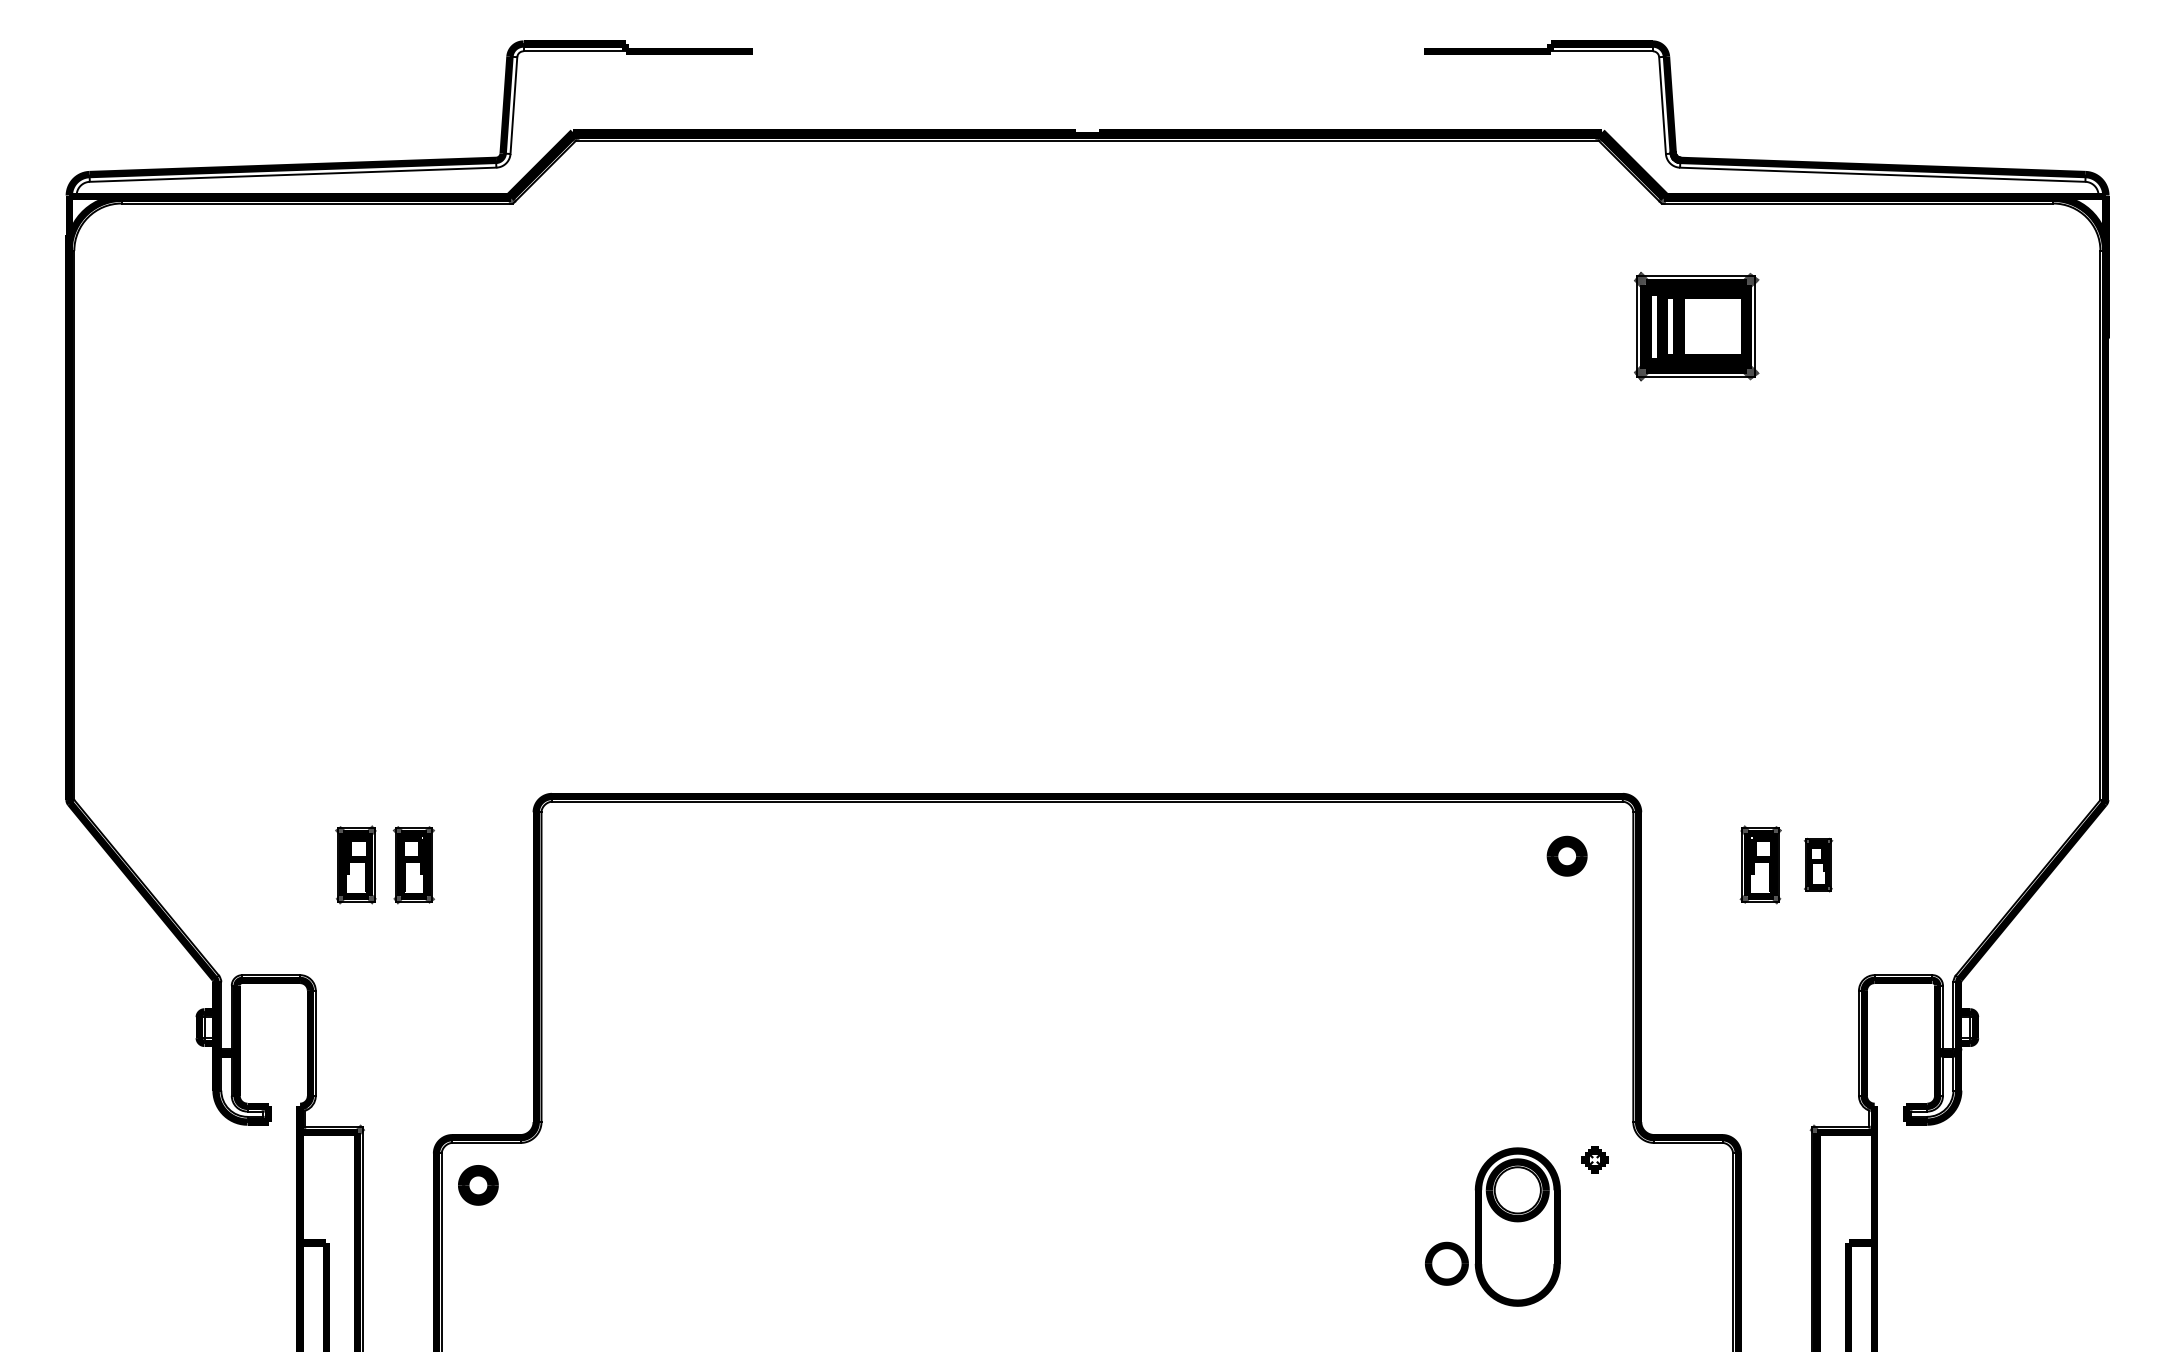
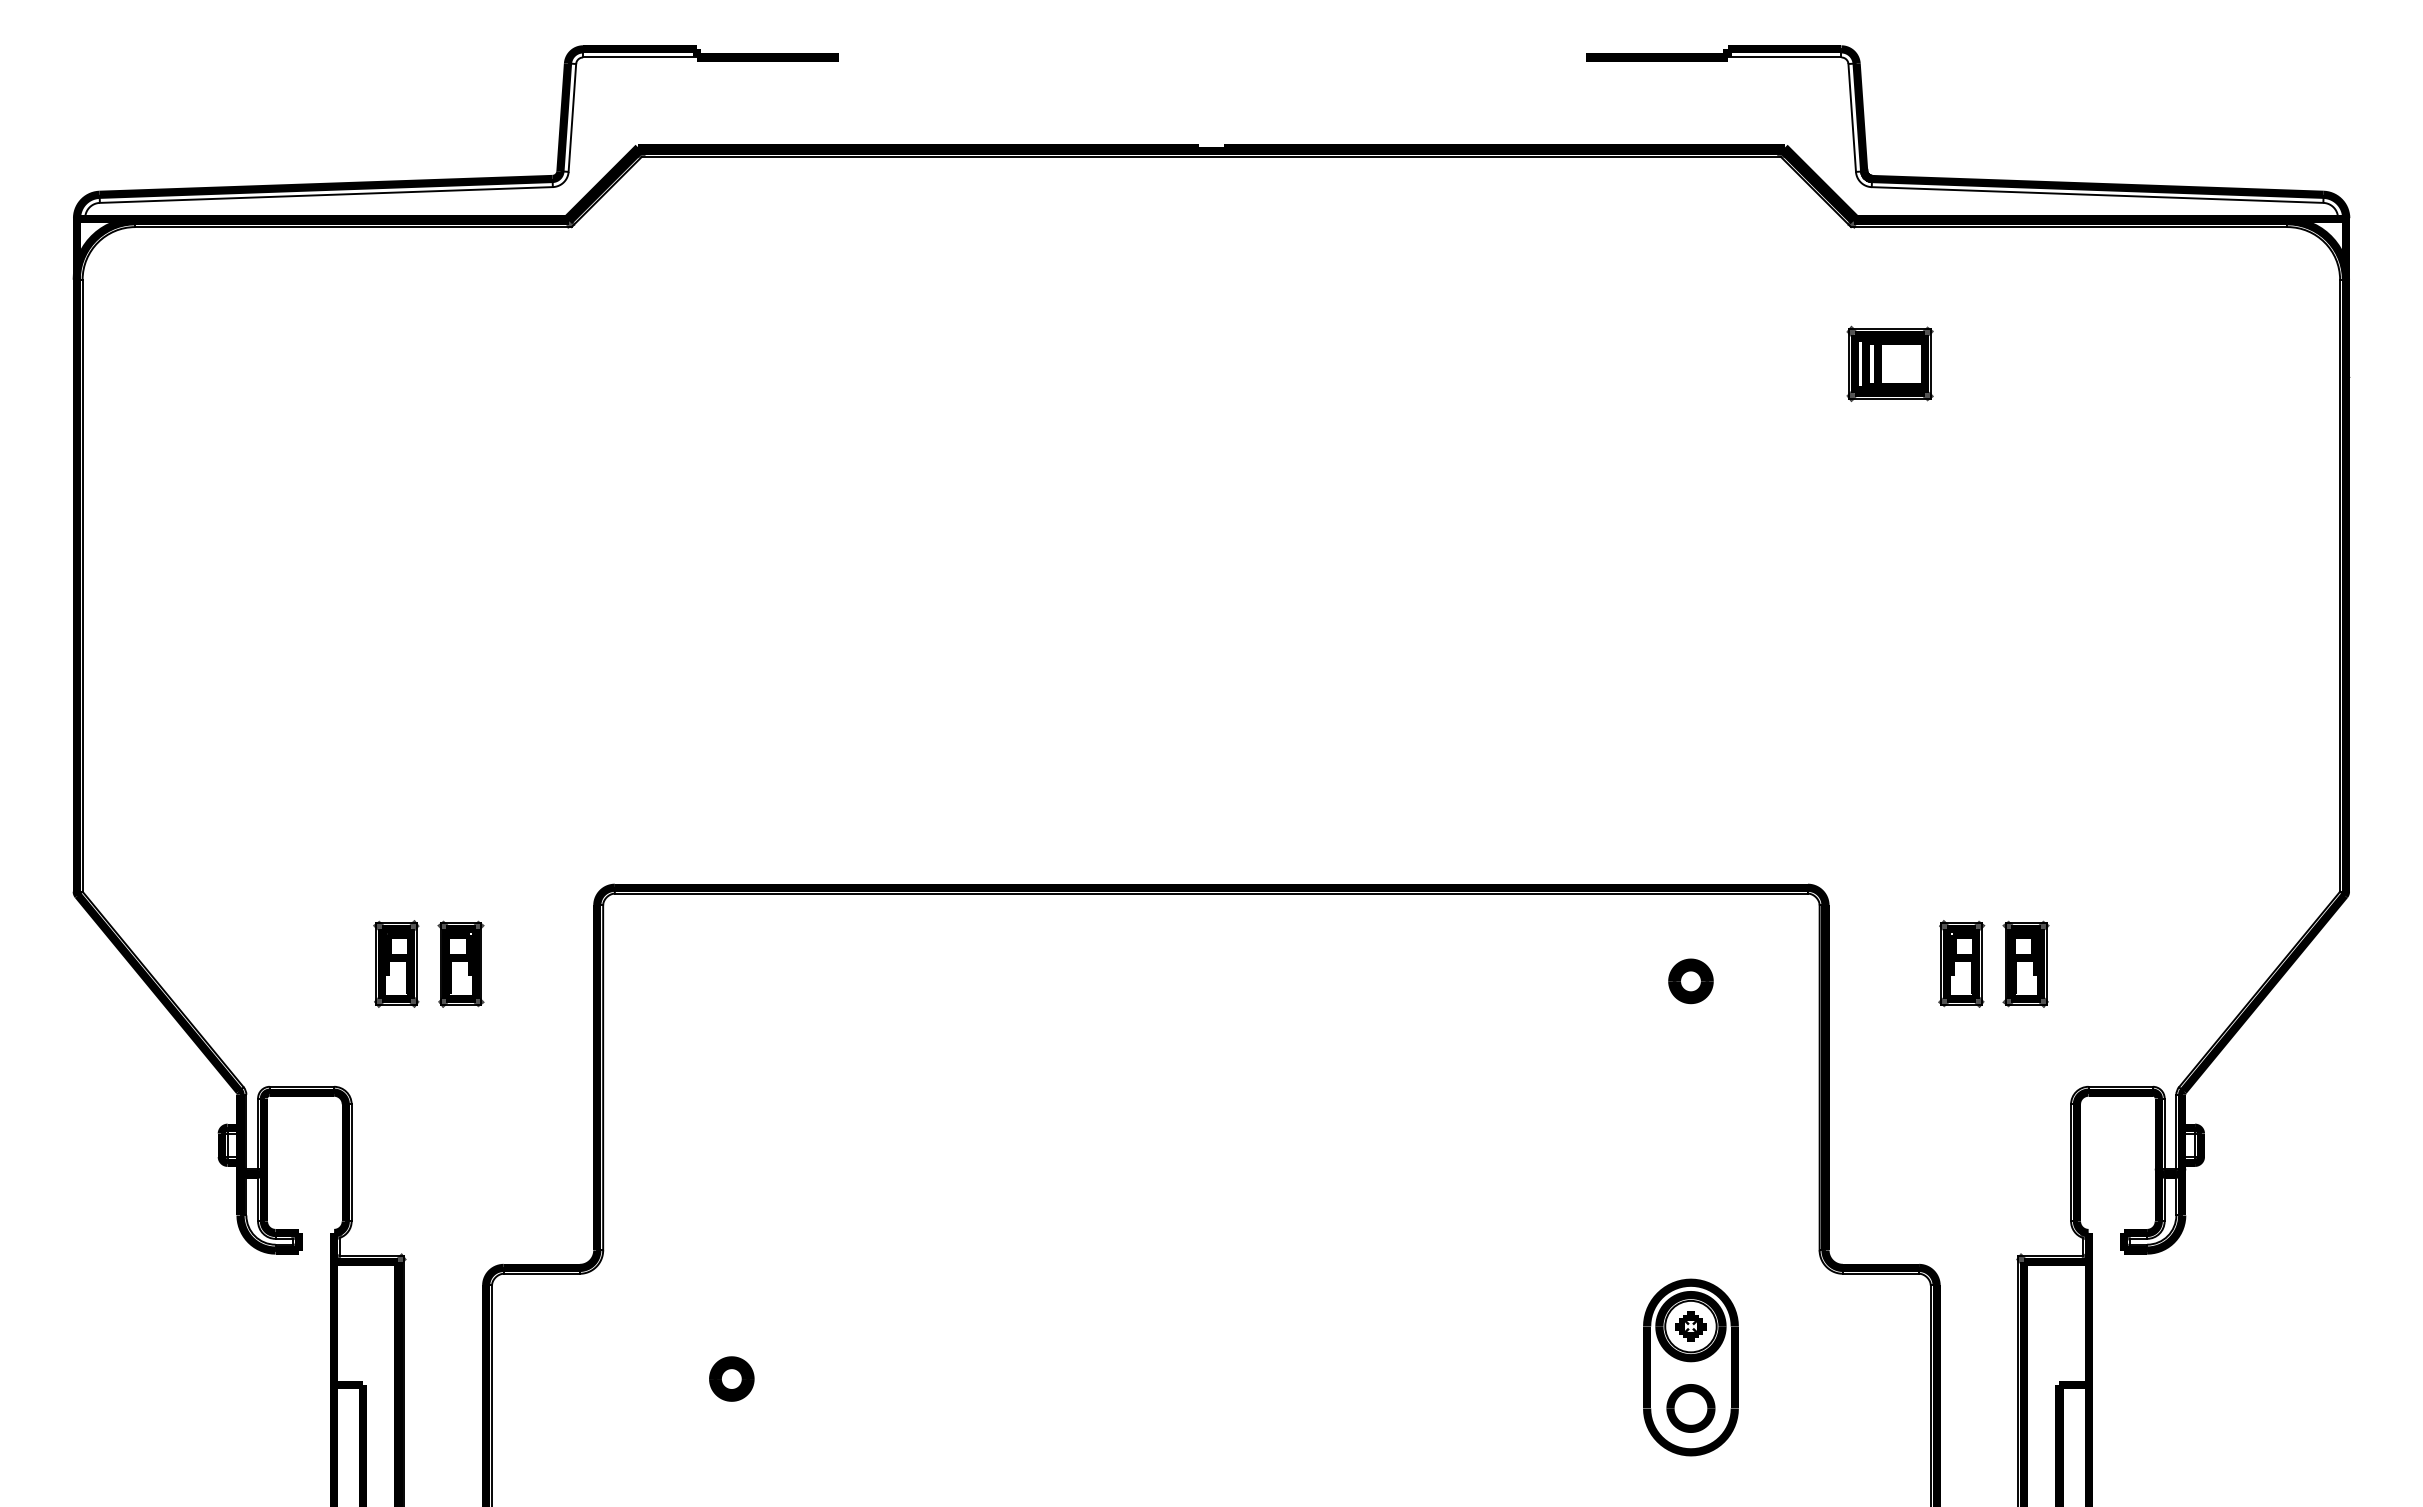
part: (1696, 325) -> (1889, 363), size x0.62
part: (1566, 856) -> (1690, 981), moved
part: (1818, 864) -> (2025, 963), size x1.43
part: (1594, 1159) -> (1690, 1326), moved
part: (478, 1184) -> (731, 1378), moved
part: (1446, 1263) -> (1690, 1408), moved

